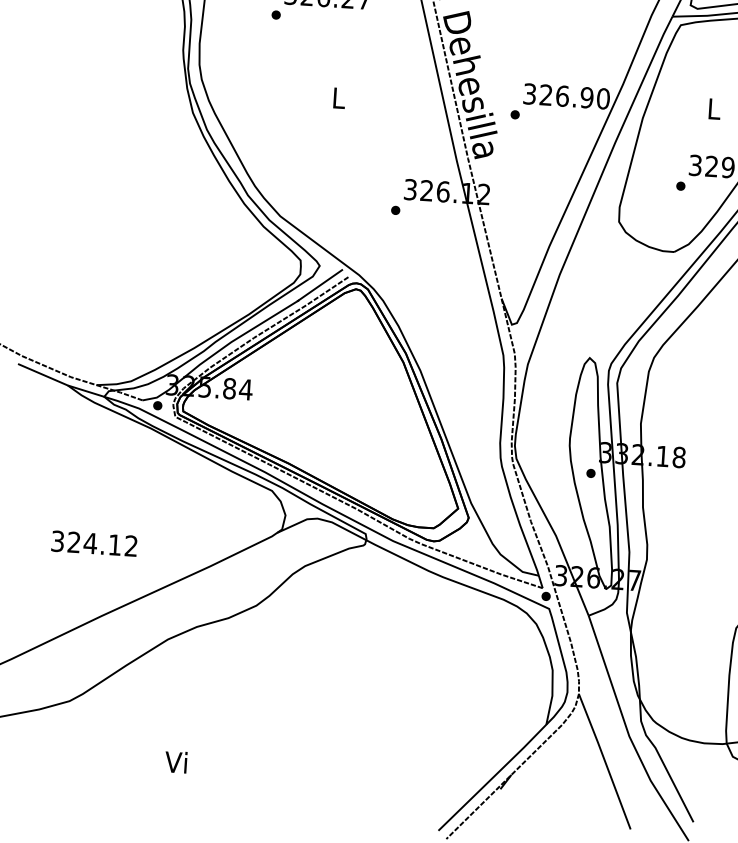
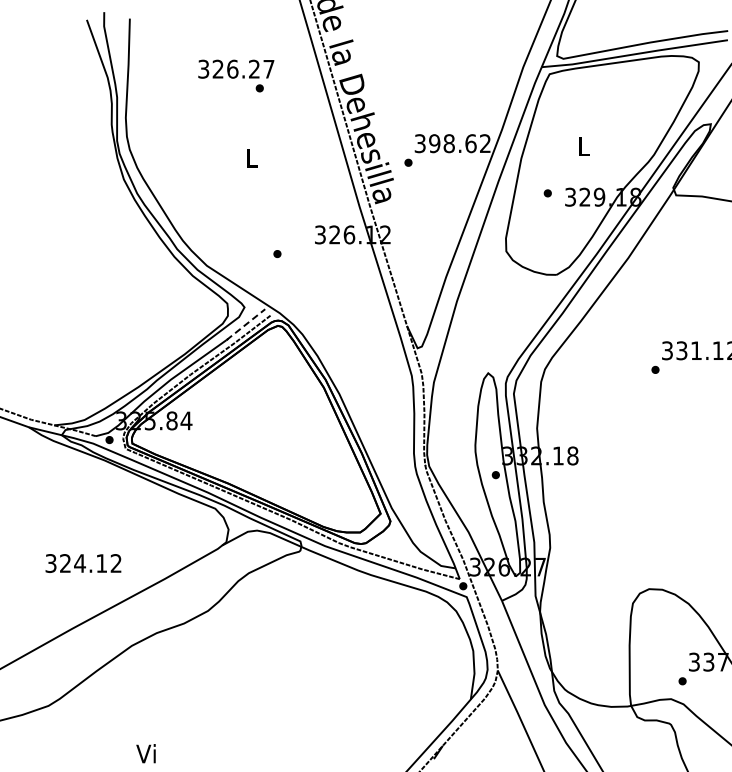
part: (275, 15) -> (259, 88), moved
text: (575, 96) -> (460, 143), 326.90 -> 398.62
part: (680, 186) -> (547, 193), moved
part: (395, 209) -> (277, 253), moved
line: (319, 285) -> (245, 324), solid -> dashed
text: (94, 543) -> (83, 563), moved

